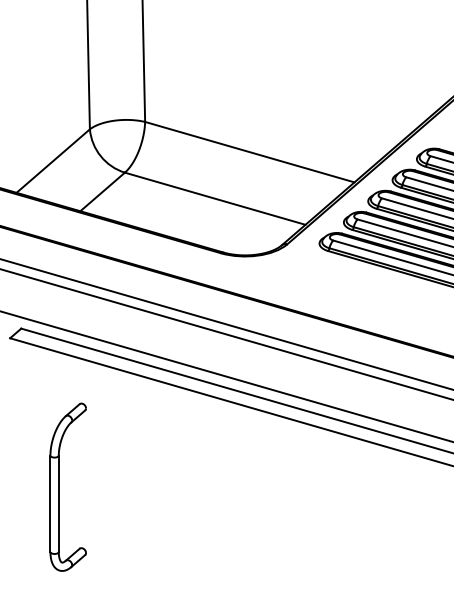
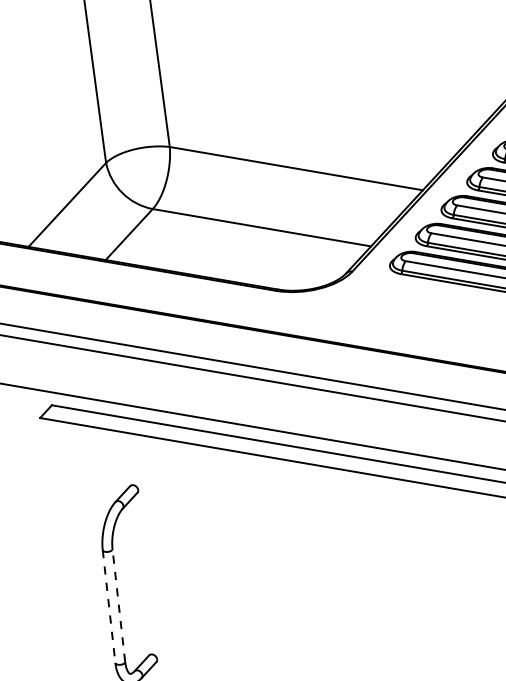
line: (58, 503) -> (118, 605), solid -> dashed
line: (50, 504) -> (109, 607), solid -> dashed

